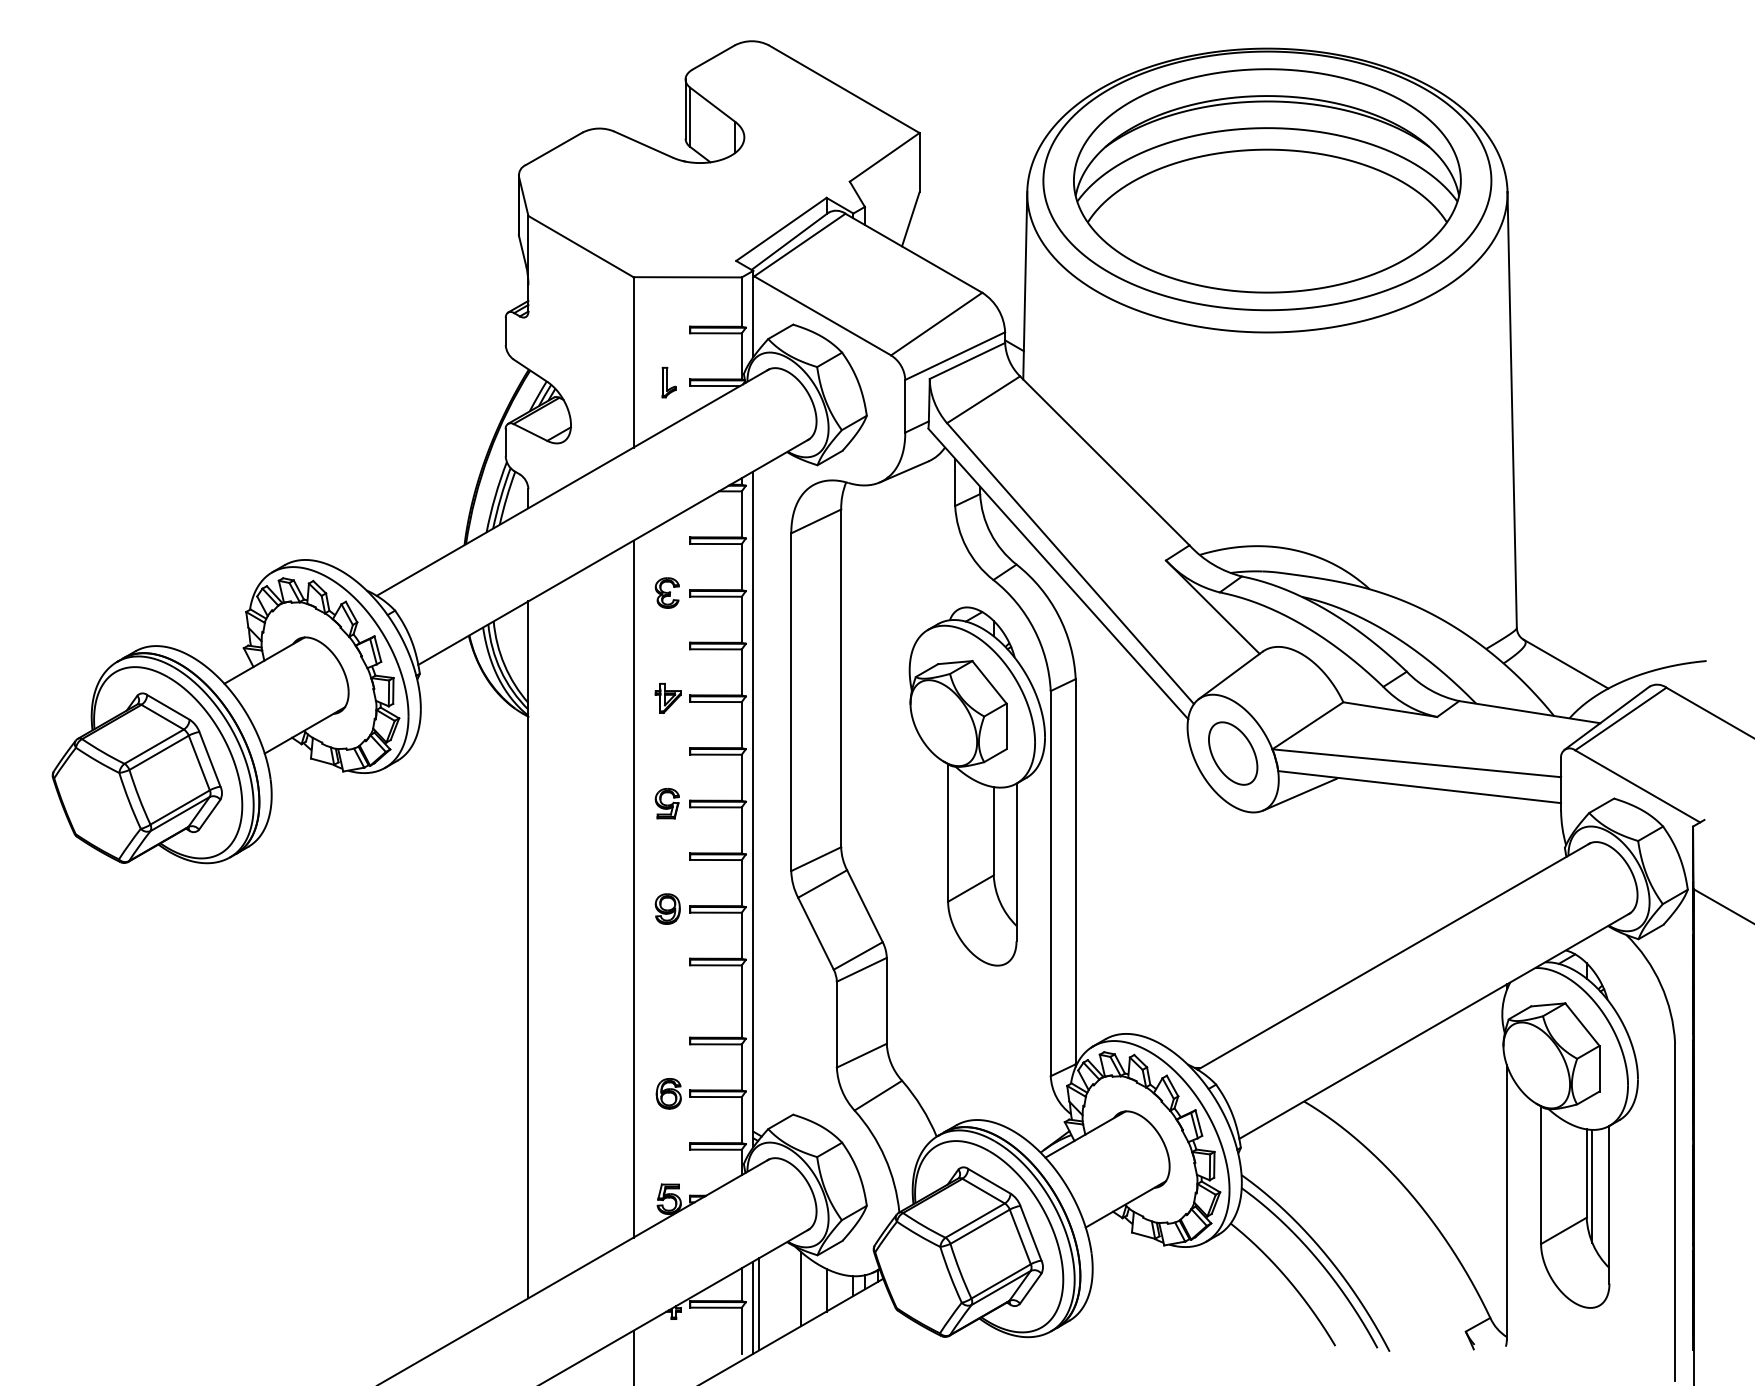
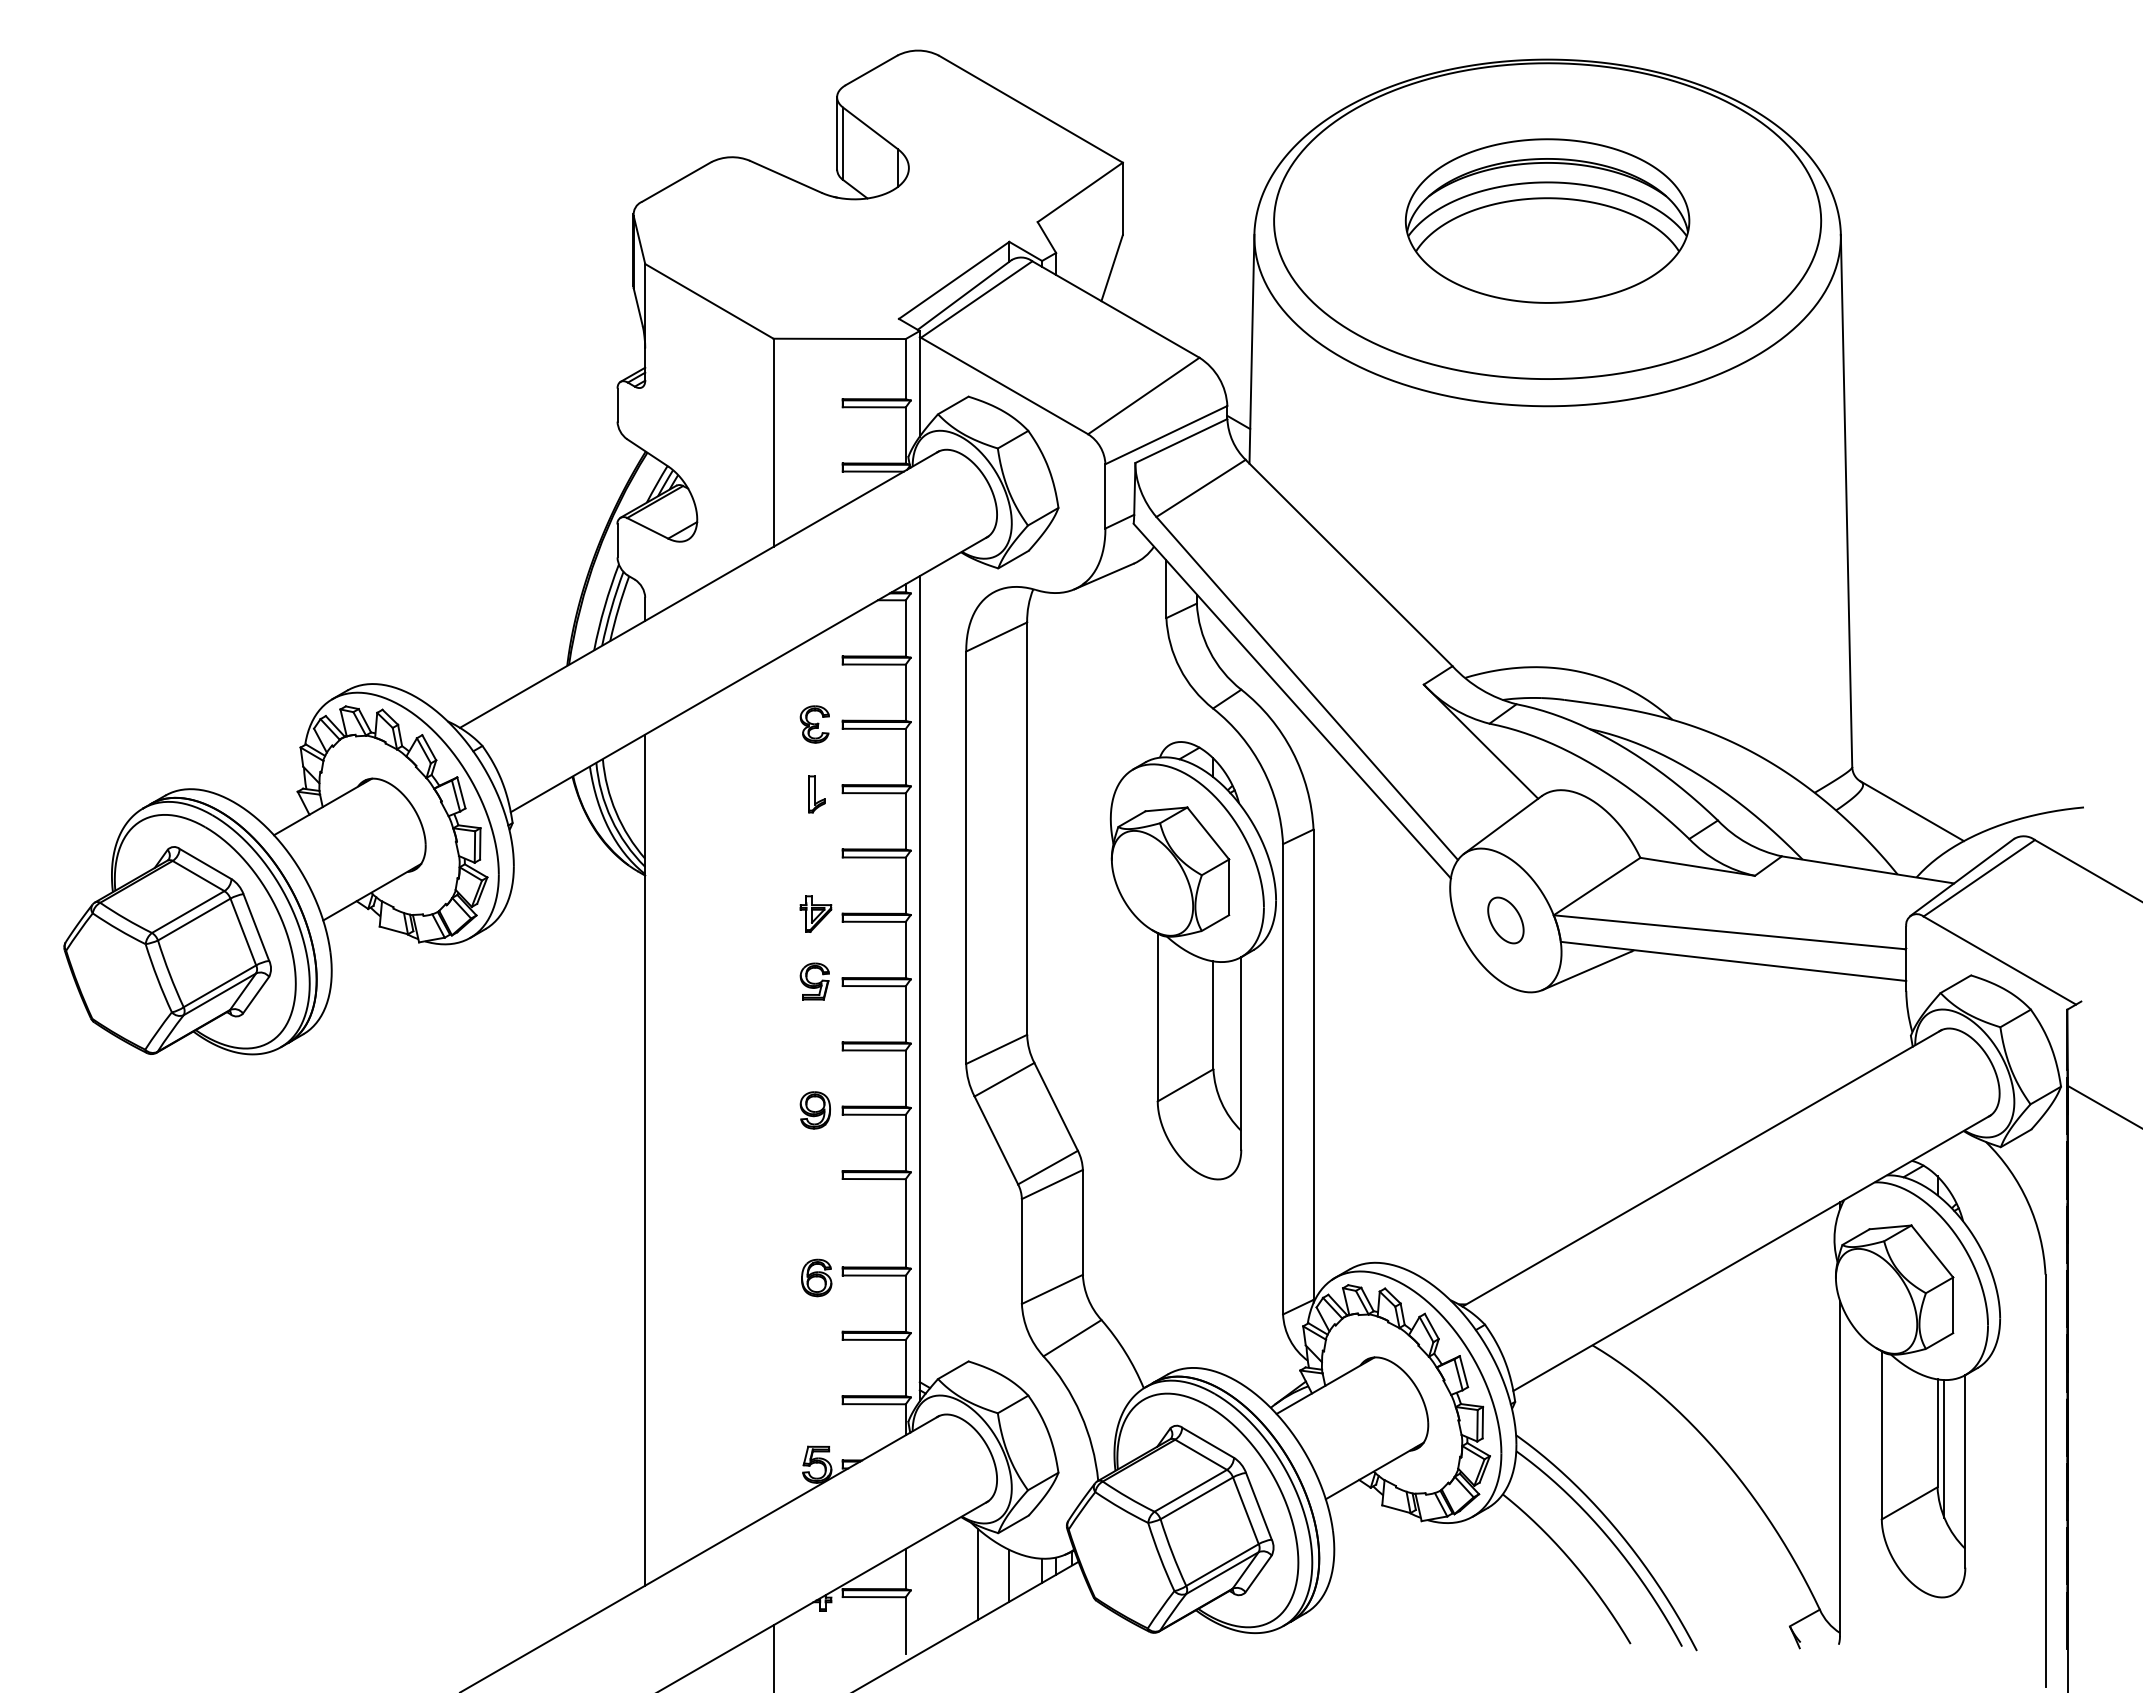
part: (1267, 180) -> (1547, 220), size x0.6
part: (668, 382) -> (816, 794), moved
part: (667, 697) -> (815, 913), moved
part: (1232, 753) -> (1505, 920), size x0.6
line: (633, 888) -> (773, 1085), removed
part: (668, 1093) -> (816, 1277), moved
line: (759, 1303) -> (927, 1592), removed
line: (753, 1307) -> (919, 1596), removed

